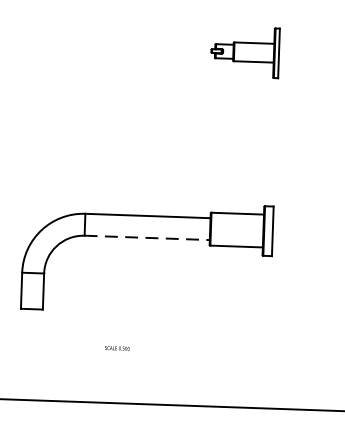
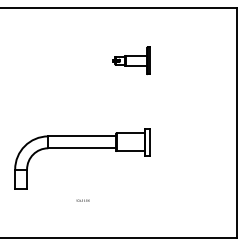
part: (244, 51) -> (131, 60), moved
line: (147, 238) -> (82, 148), dashed -> solid
text: (116, 348) -> (82, 200), moved

